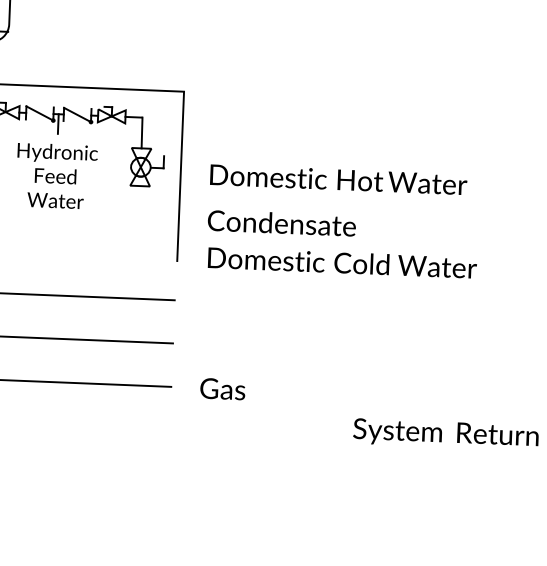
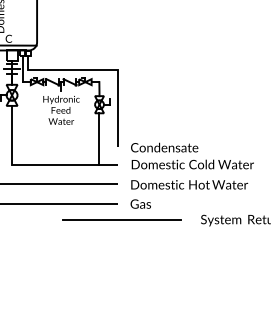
text: (338, 179) -> (189, 184), moved
line: (137, 241) -> (99, 138), added
text: (342, 243) -> (192, 155), moved
line: (179, 421) -> (121, 219), added

